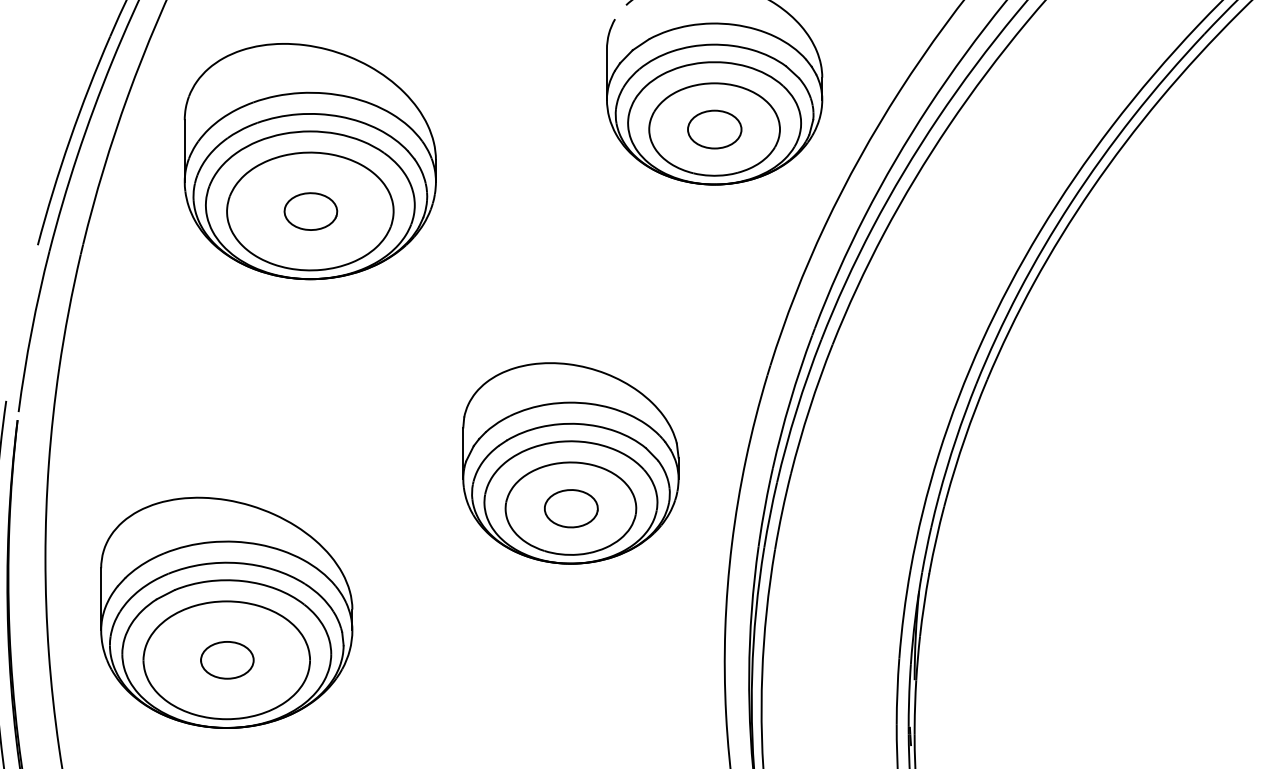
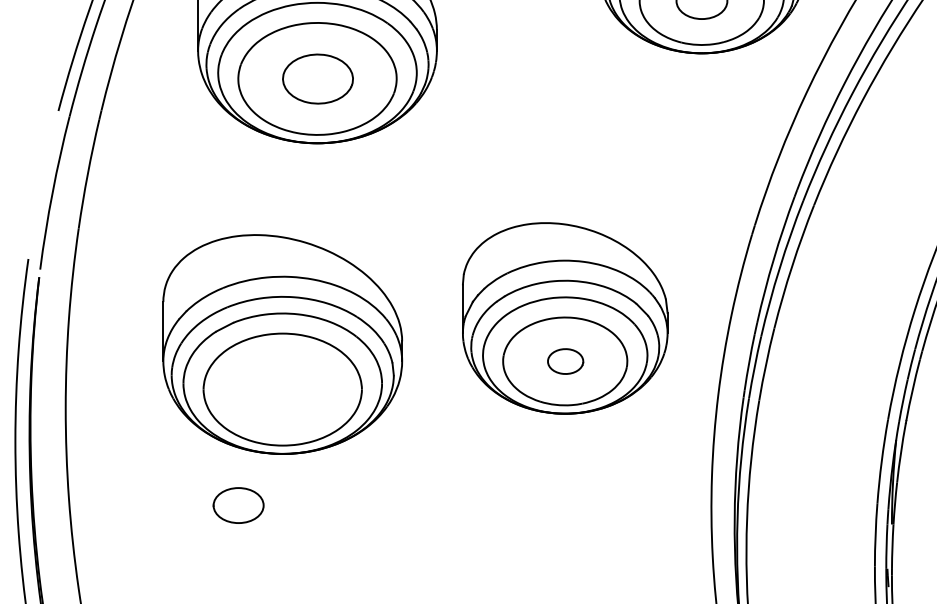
part: (310, 211) -> (317, 78), size x1.4
part: (571, 508) -> (565, 361), size x0.7
part: (226, 612) -> (282, 344), moved

